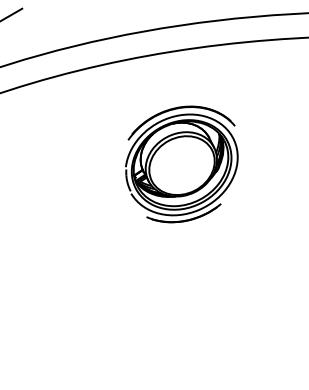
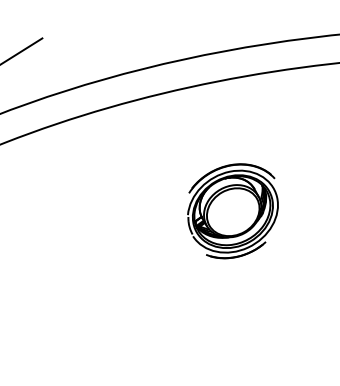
part: (181, 164) -> (232, 211), size x0.7

